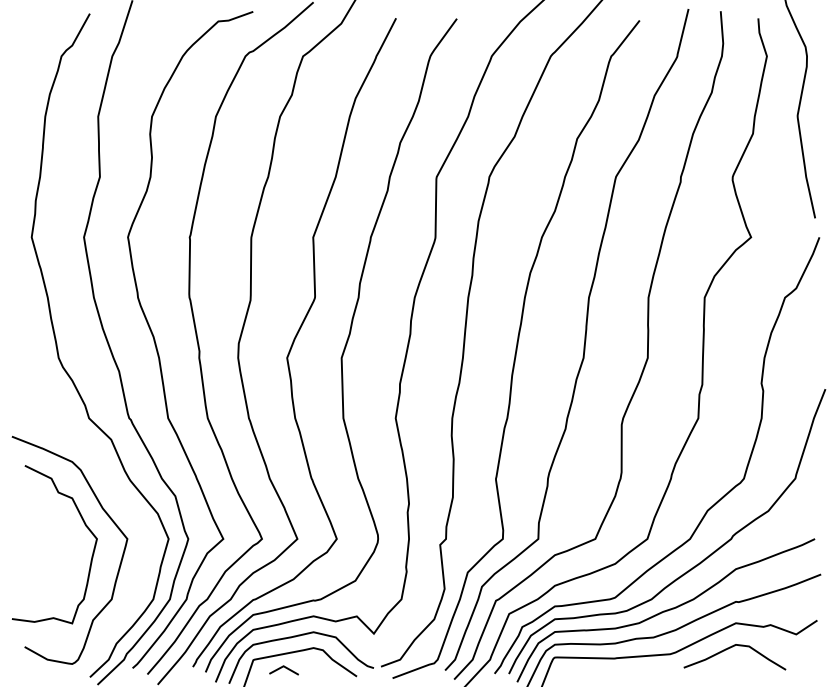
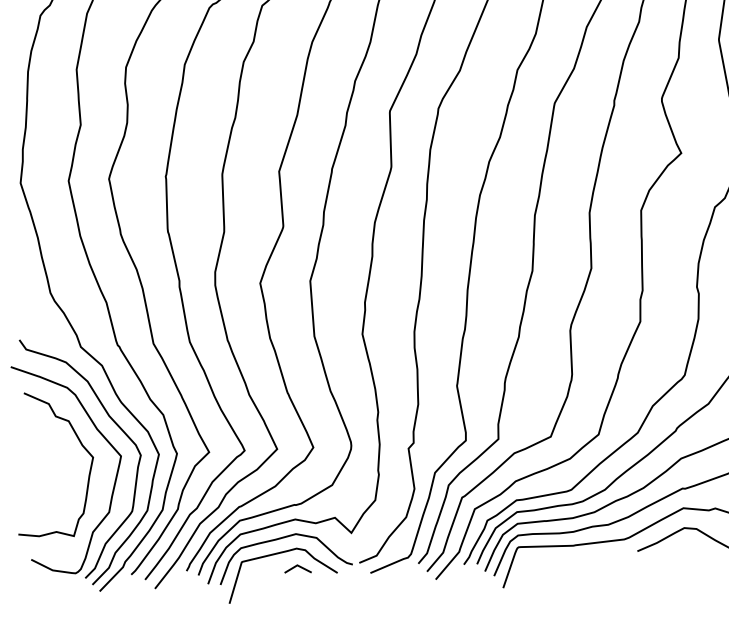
curve: (126, 508) -> (118, 428), added
line: (281, 668) -> (295, 567), moved

